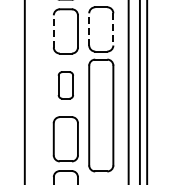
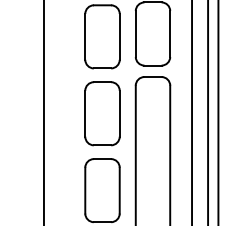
line: (89, 28) -> (136, 32), dashed -> solid
line: (113, 29) -> (170, 34), dashed -> solid
line: (53, 30) -> (84, 35), dashed -> solid
part: (65, 85) -> (101, 113), size x1.67

